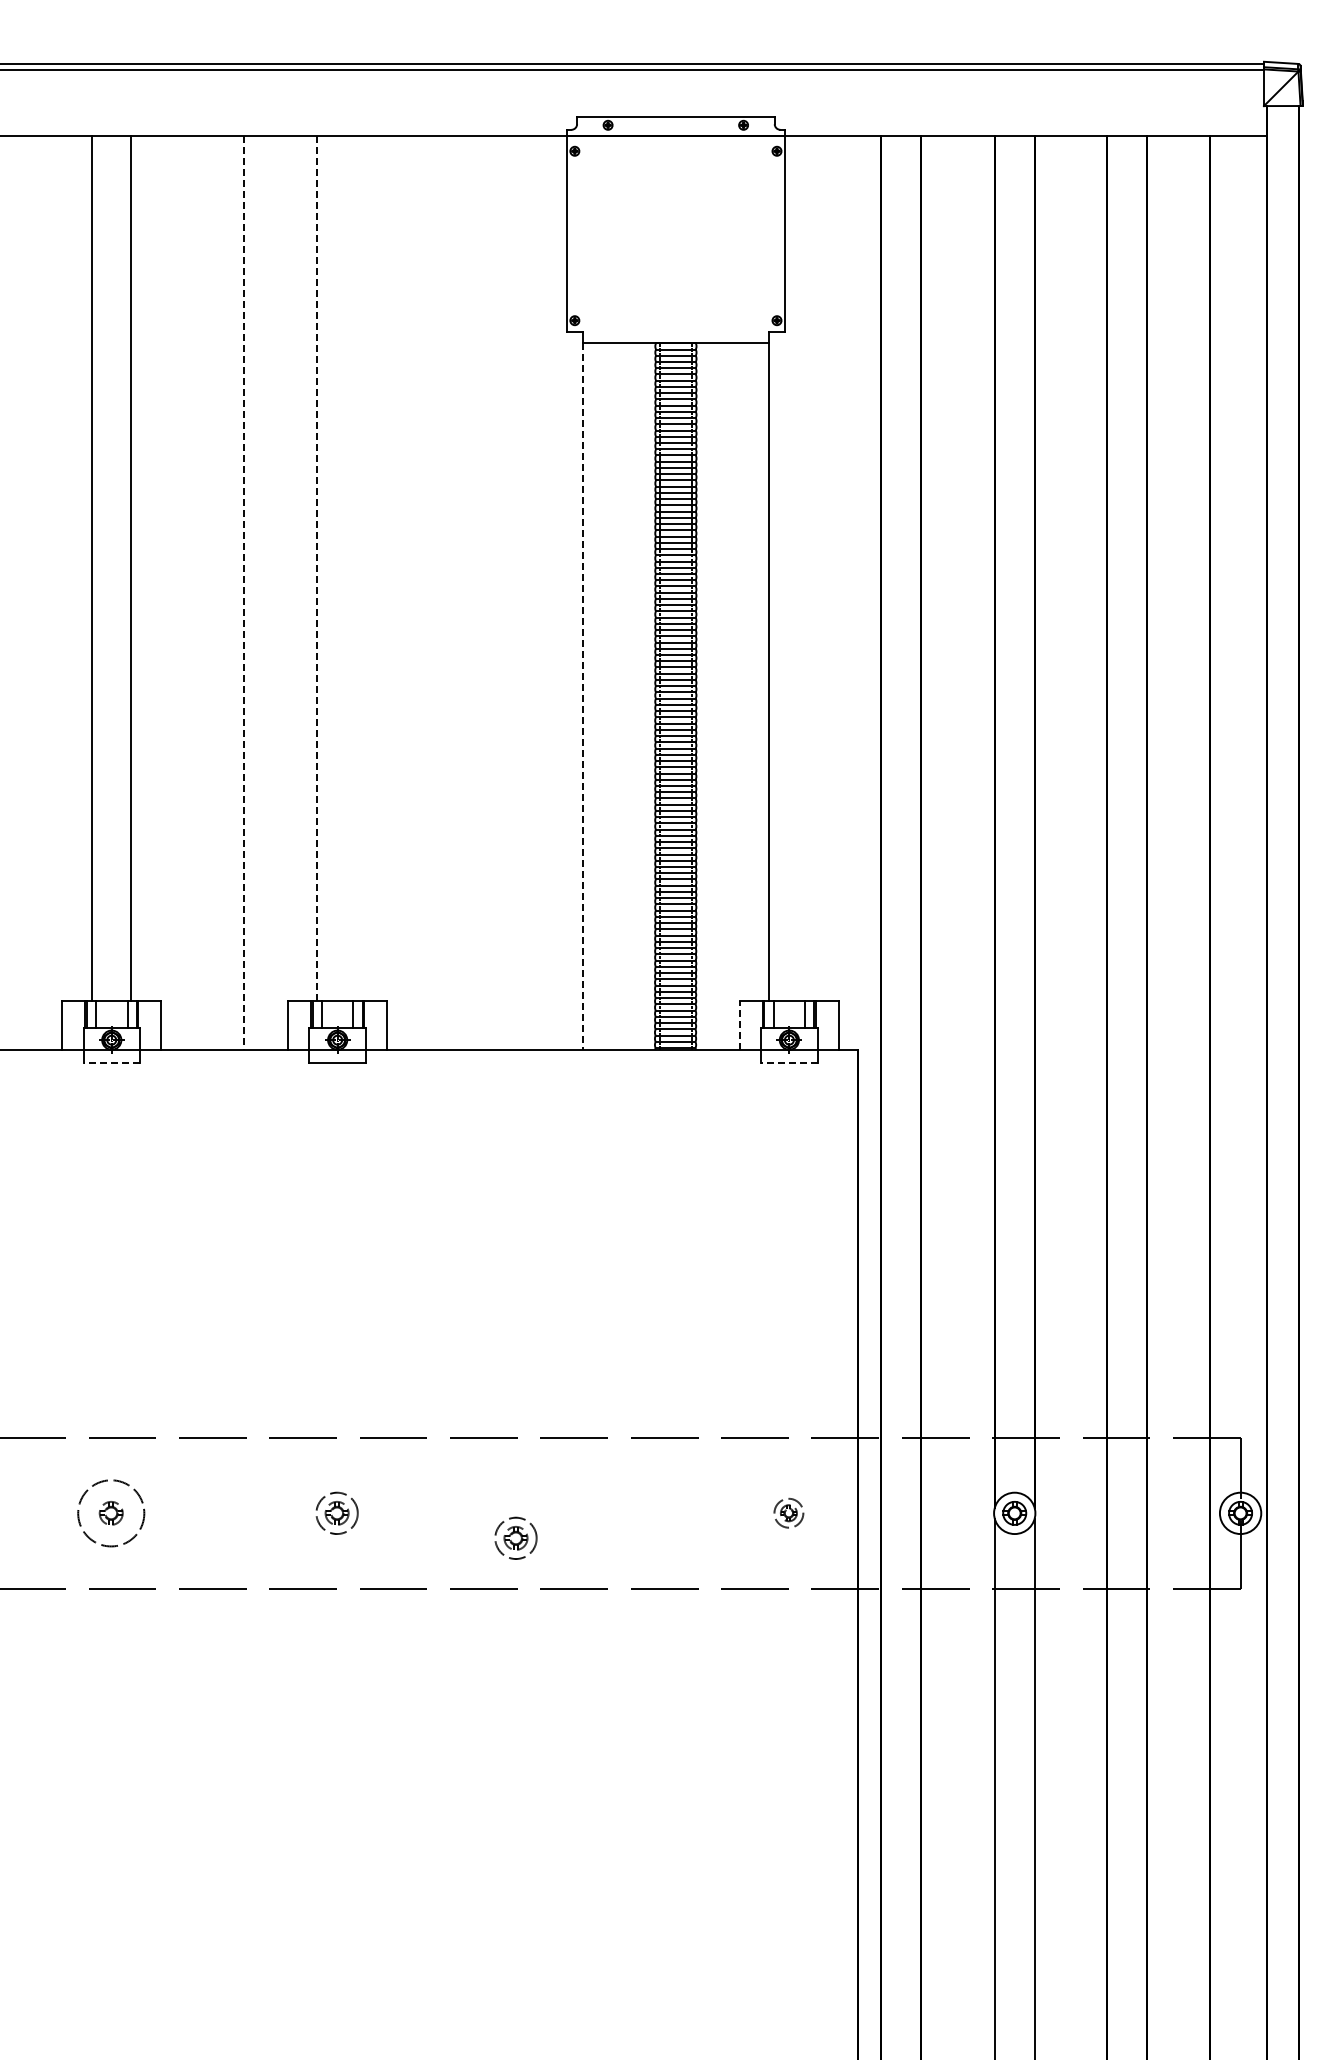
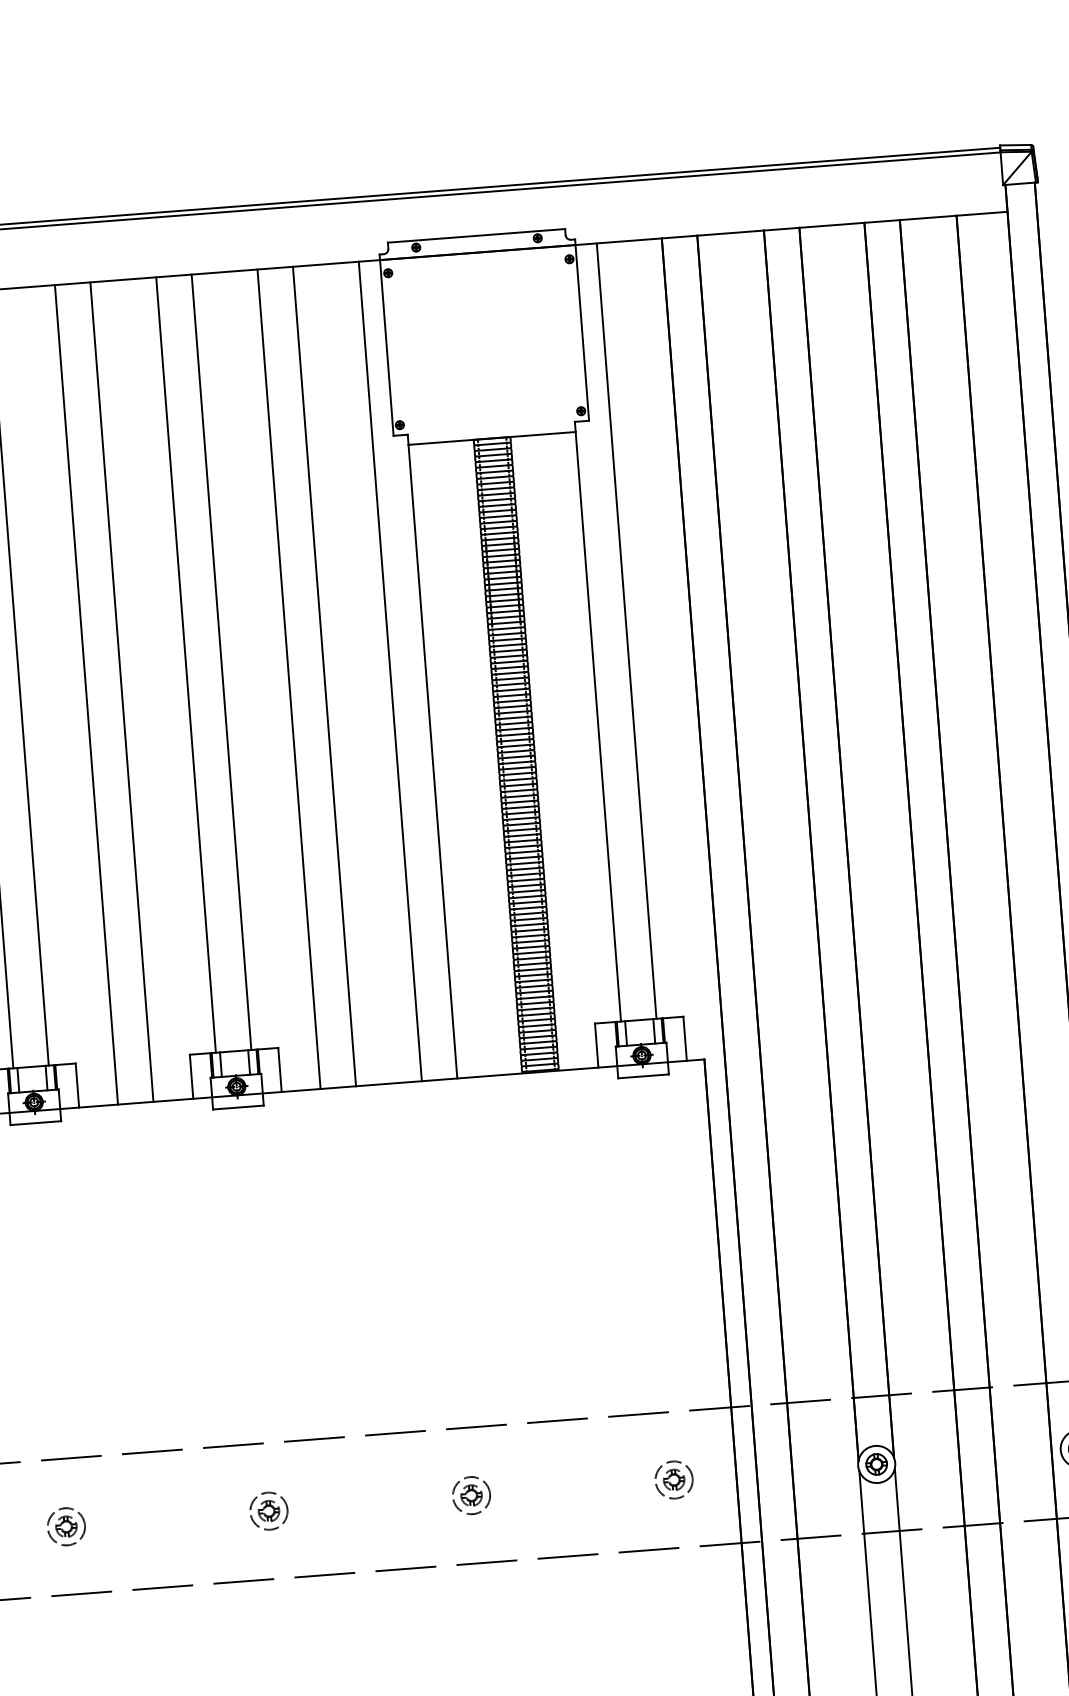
line: (317, 568) -> (186, 665), dashed -> solid
line: (356, 568) -> (221, 662), added
line: (808, 568) -> (626, 631), added
line: (204, 592) -> (86, 694), added
line: (243, 592) -> (121, 691), dashed -> solid
line: (430, 592) -> (289, 678), added
line: (469, 592) -> (324, 676), added
line: (543, 592) -> (390, 671), added
line: (582, 697) -> (432, 762), dashed -> solid
line: (740, 1025) -> (597, 1045), dashed -> solid
line: (111, 1063) -> (35, 1123), dashed -> solid
line: (788, 1063) -> (642, 1076), dashed -> solid
part: (788, 1512) -> (673, 1479), size x1.43
circle: (110, 1513) -> (65, 1526), size x0.62
part: (515, 1537) -> (471, 1494), moved

